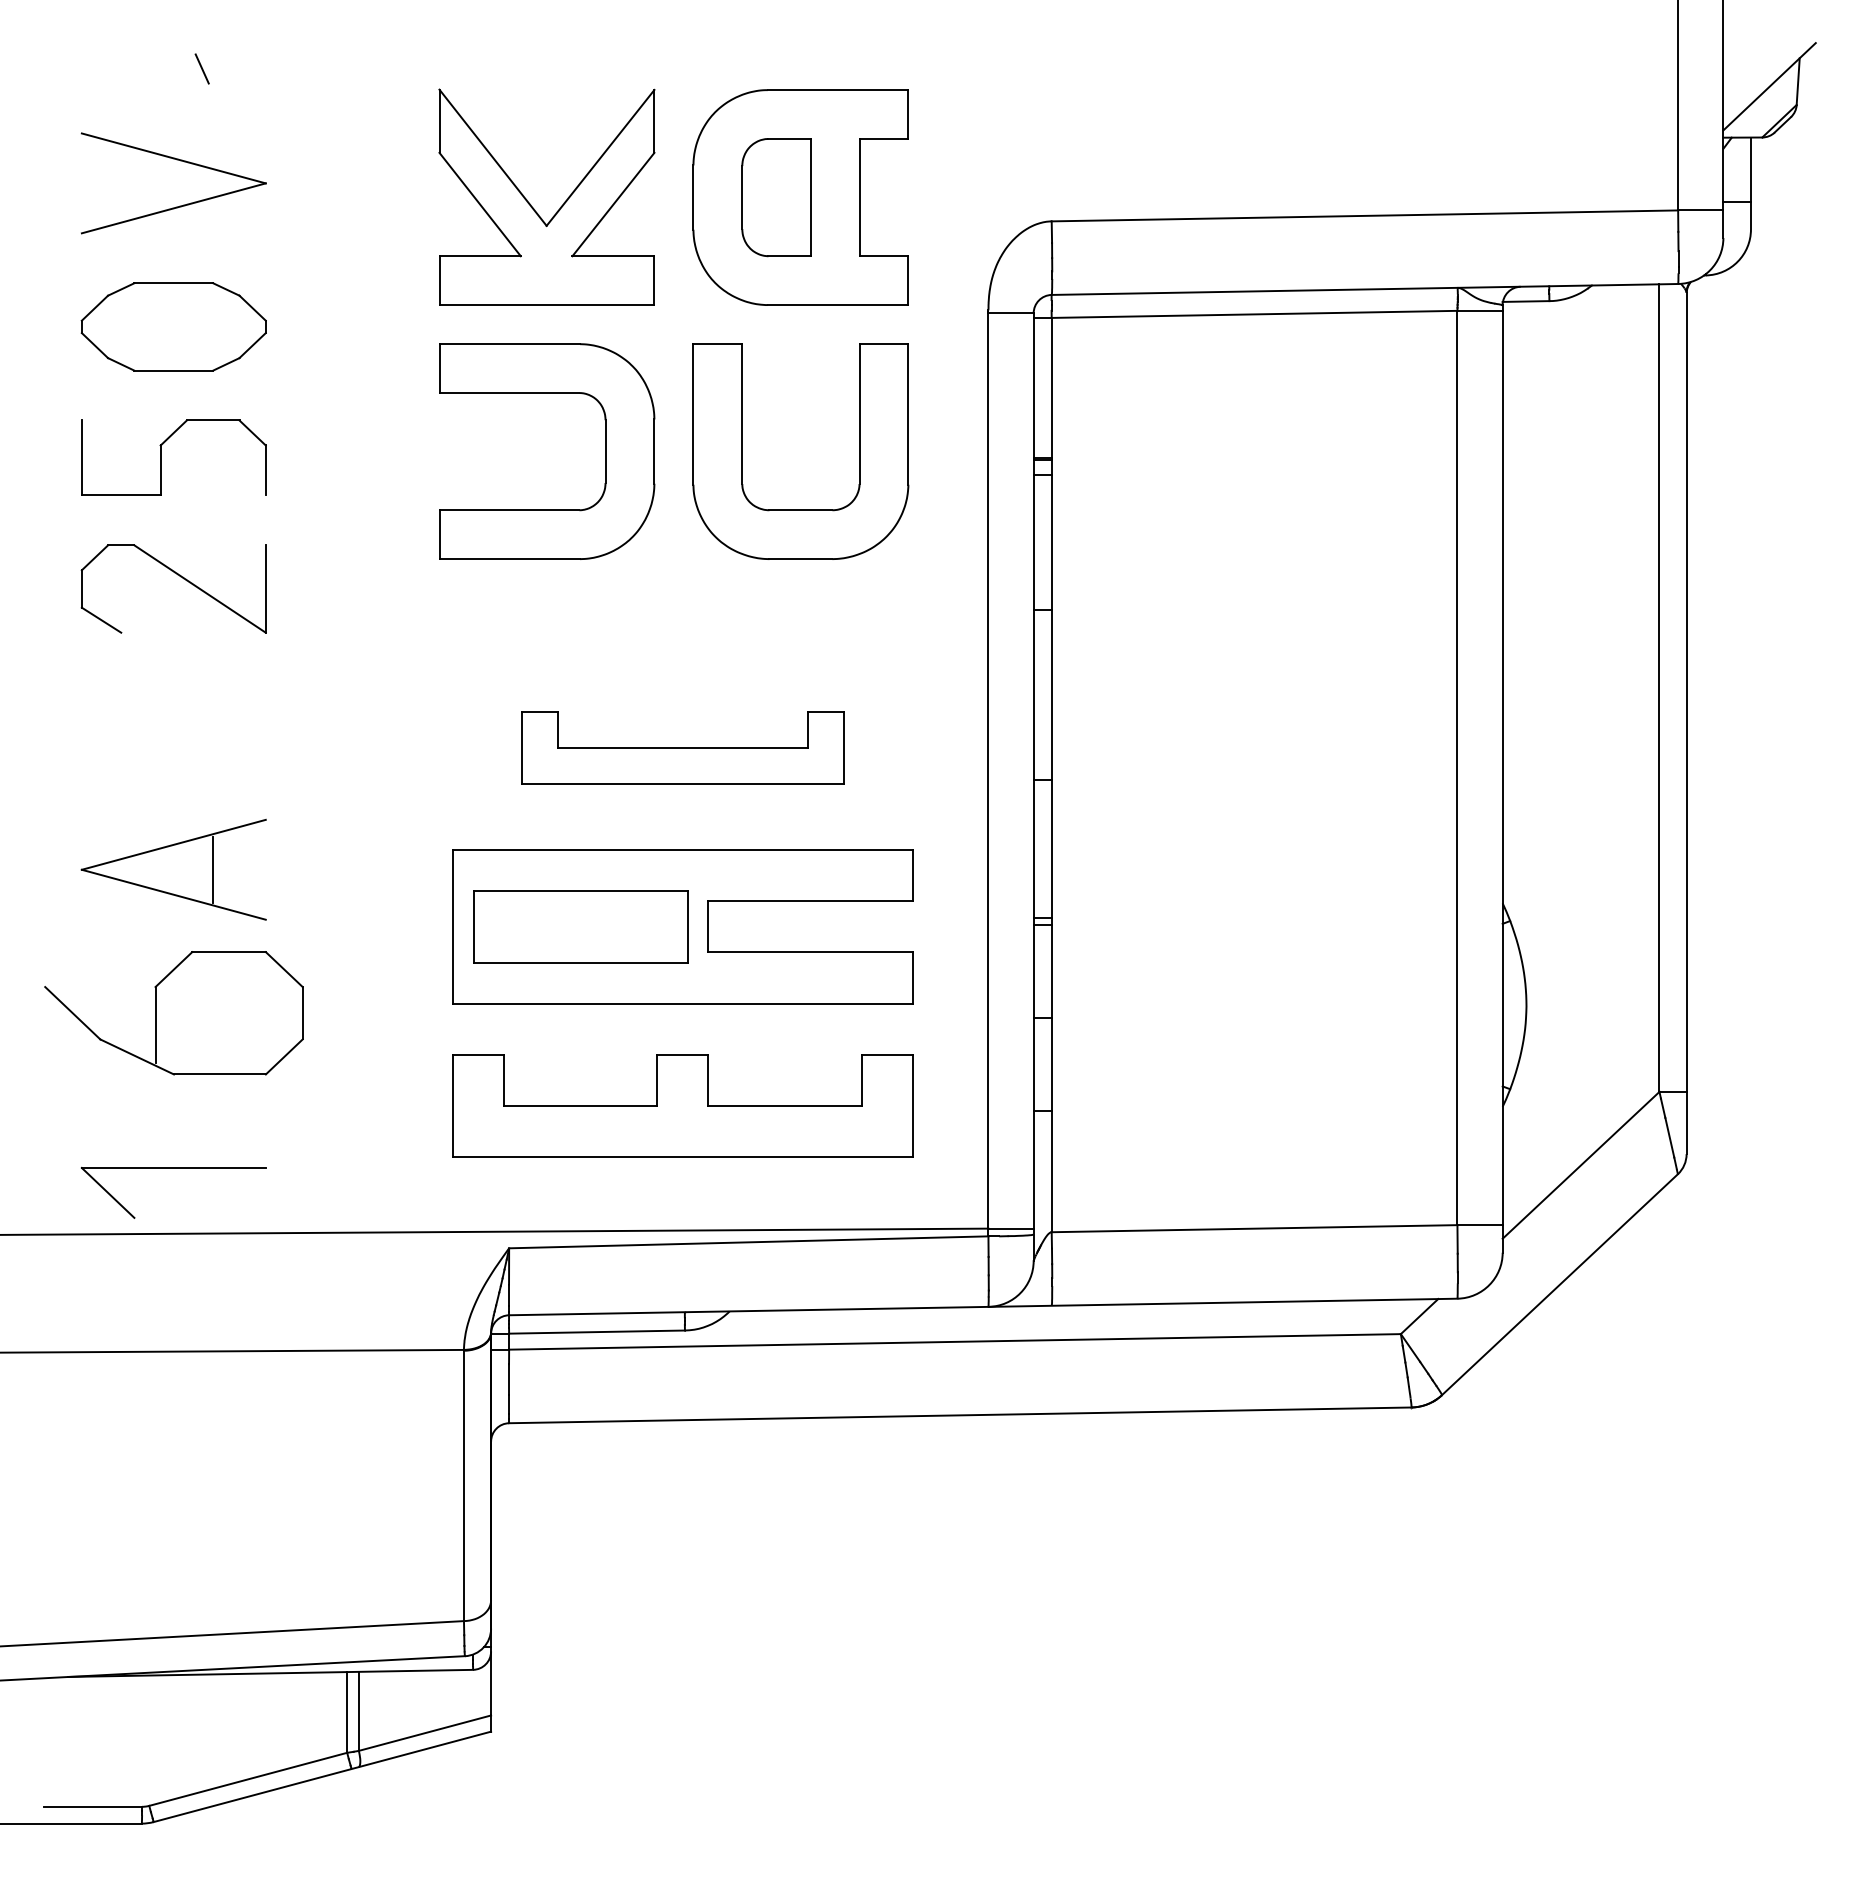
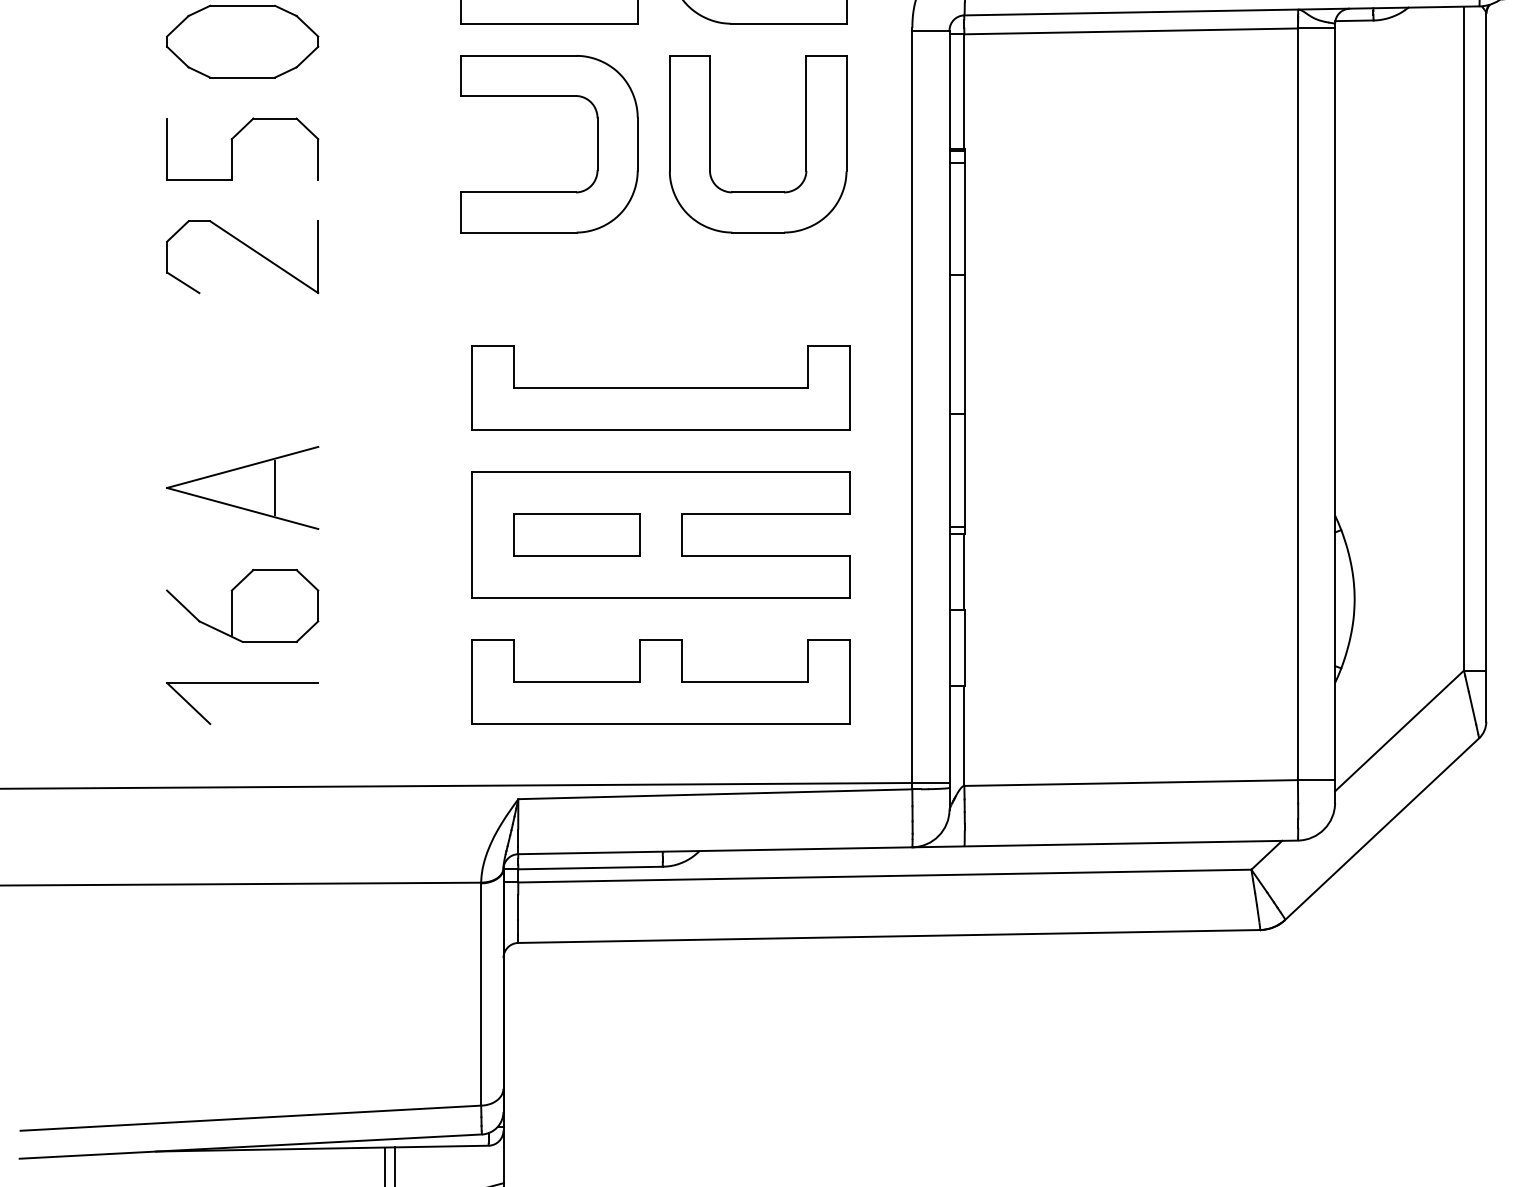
part: (682, 747) -> (660, 387), size x1.43
part: (580, 926) -> (576, 534), size x0.71
part: (173, 1013) -> (242, 606), size x0.71
part: (173, 1168) -> (242, 683), moved

